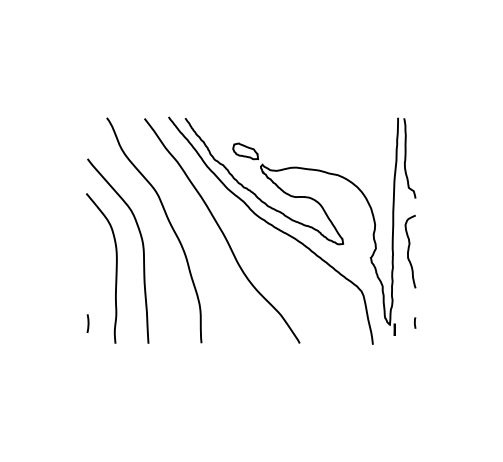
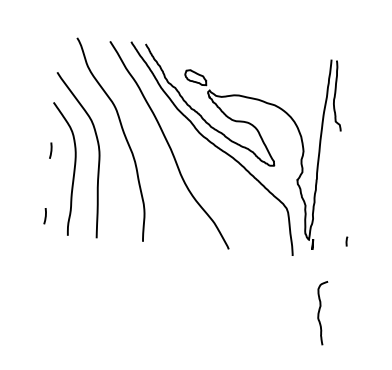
line: (87, 248) -> (50, 150), added
curve: (409, 251) -> (319, 312), moved
curve: (415, 322) -> (347, 241), moved

